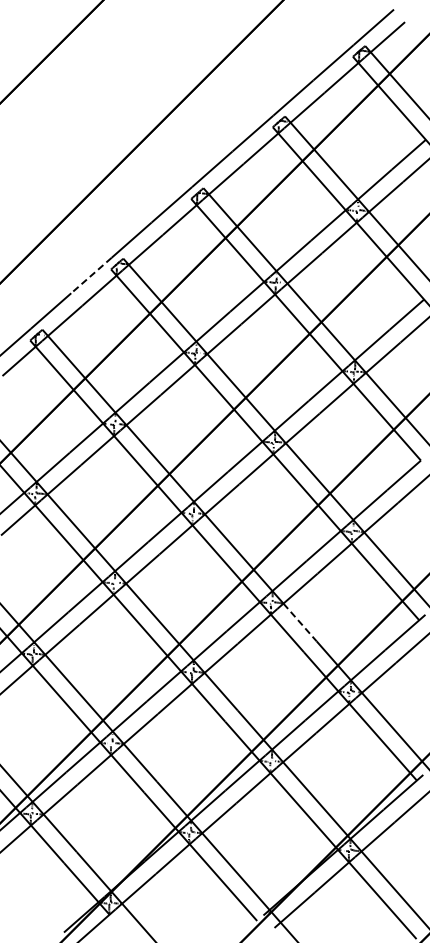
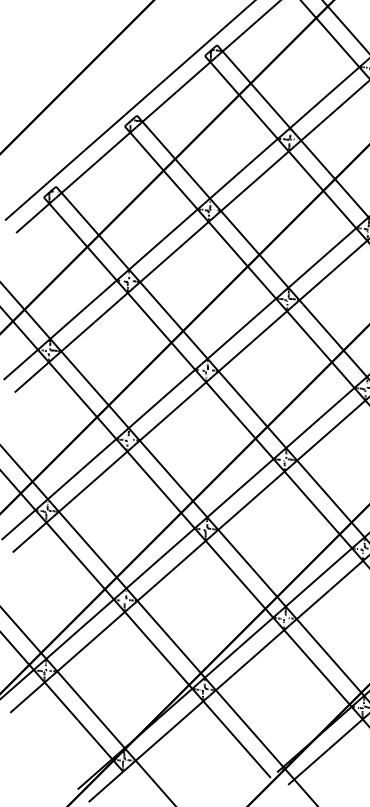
line: (91, 275) -> (105, 132), dashed -> solid
line: (300, 622) -> (314, 479), dashed -> solid

